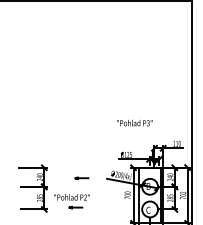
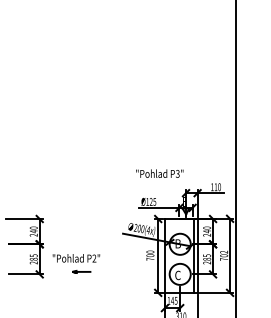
text: (134, 122) -> (159, 173), moved
line: (81, 177) -> (89, 232), removed

